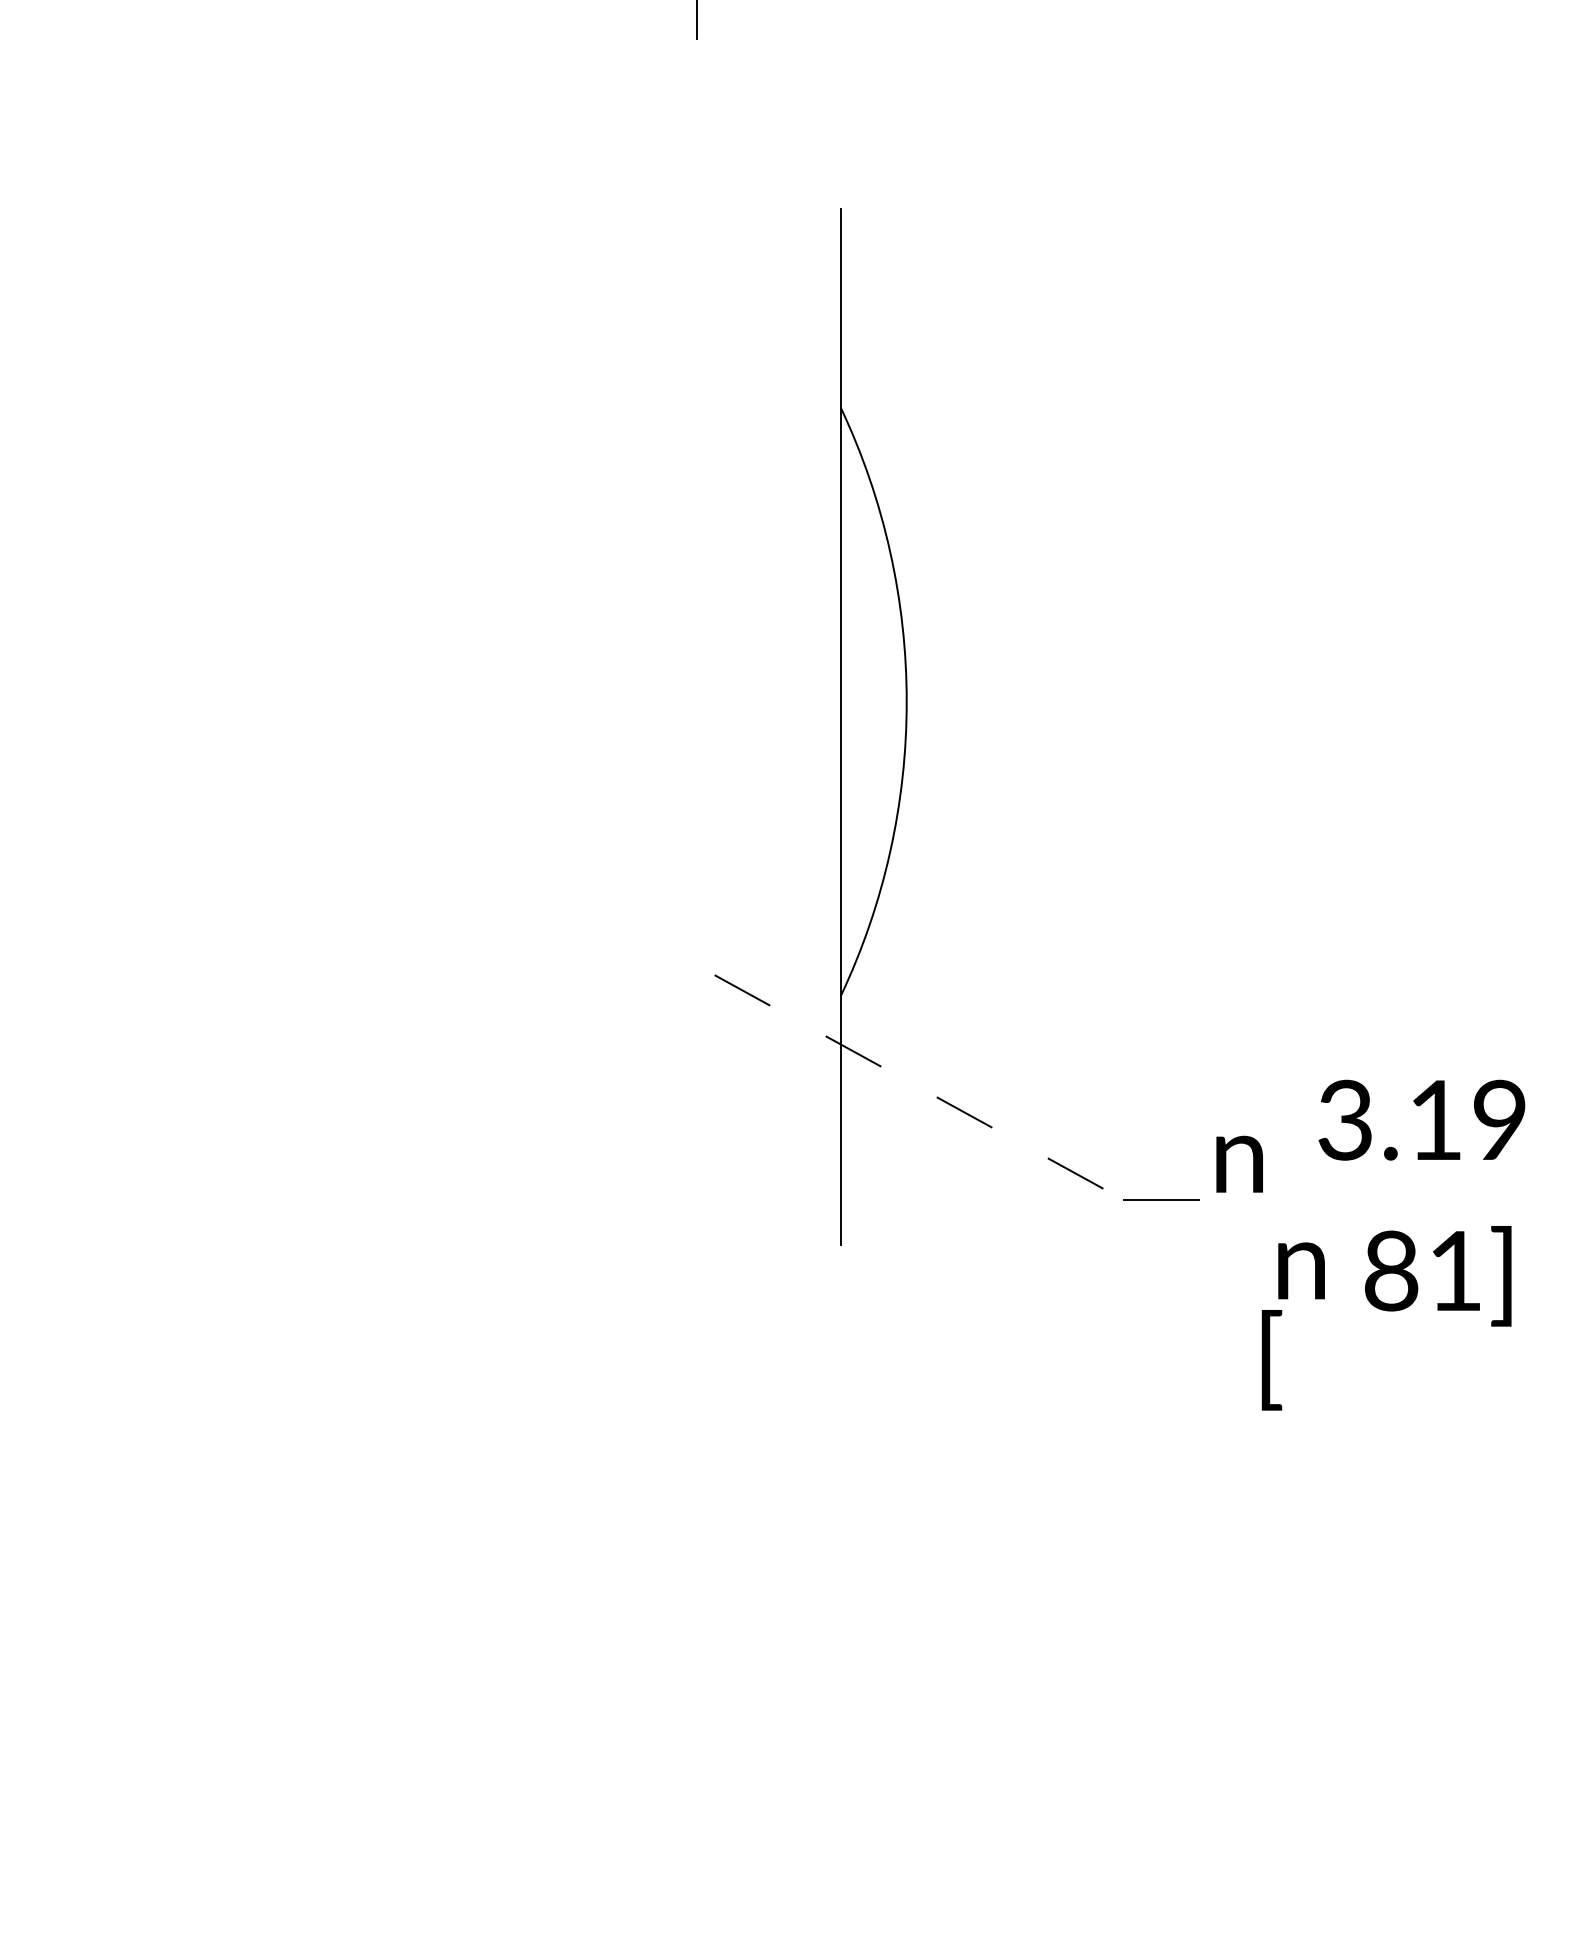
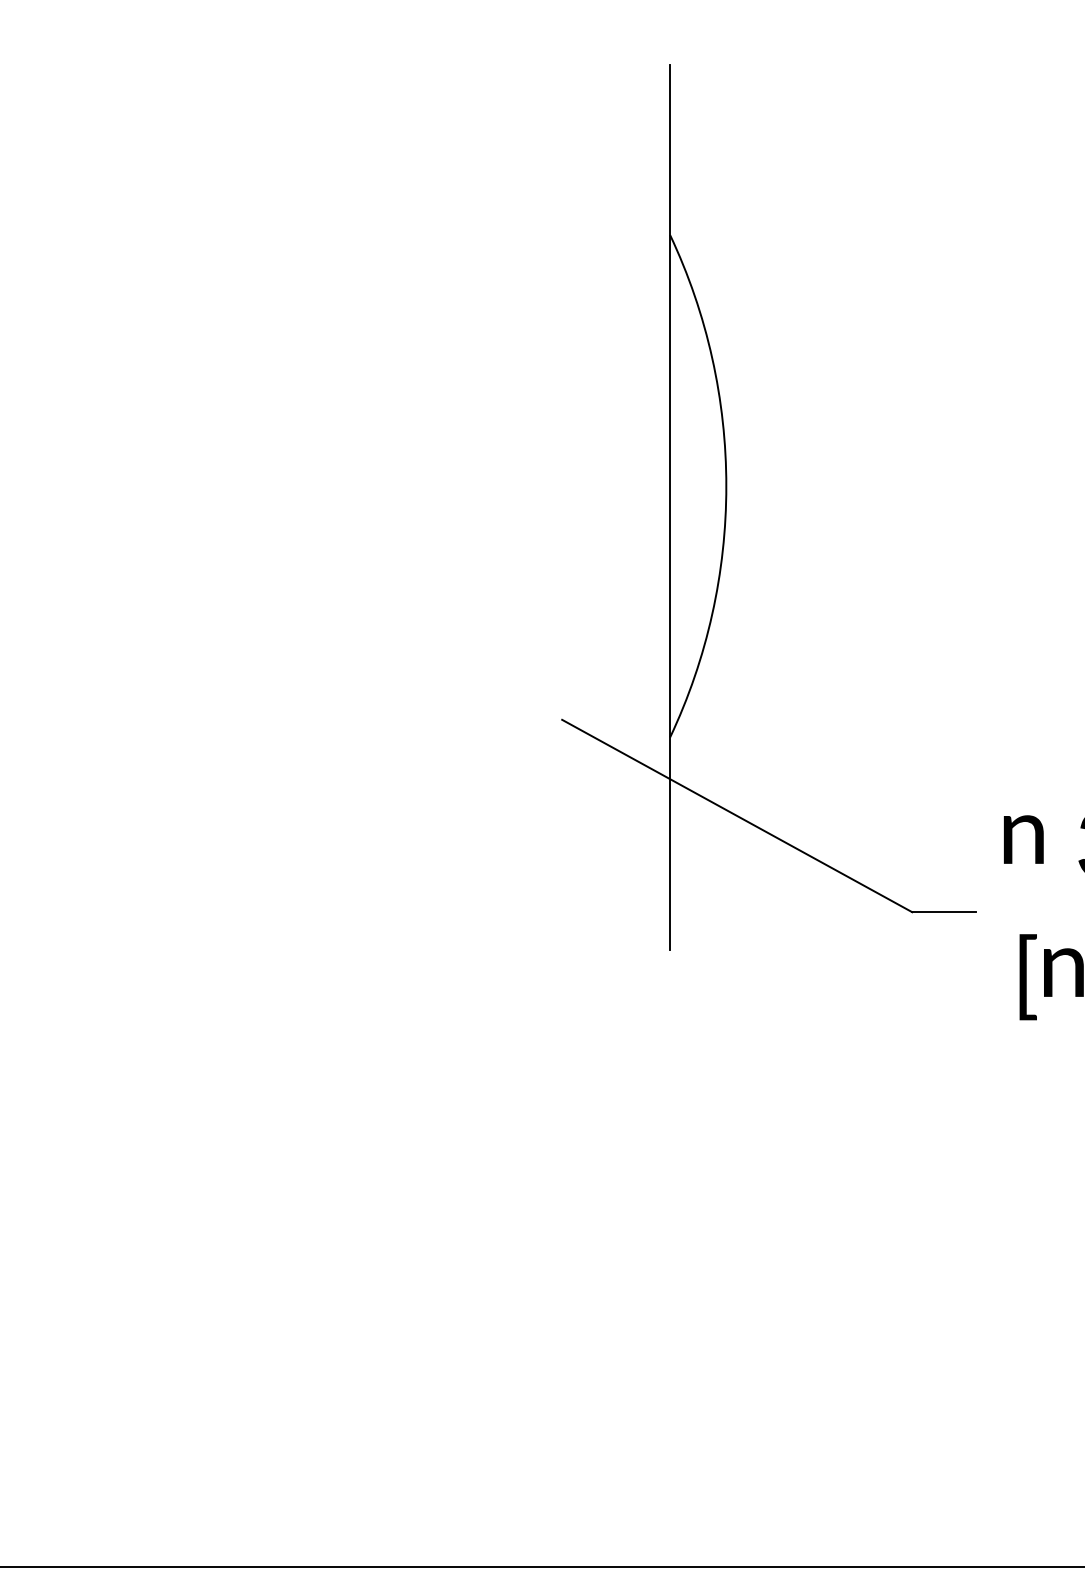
line: (919, 1087) -> (737, 815), dashed -> solid
text: (1239, 1163) -> (1023, 838), moved
text: (1271, 1360) -> (1027, 977), moved

